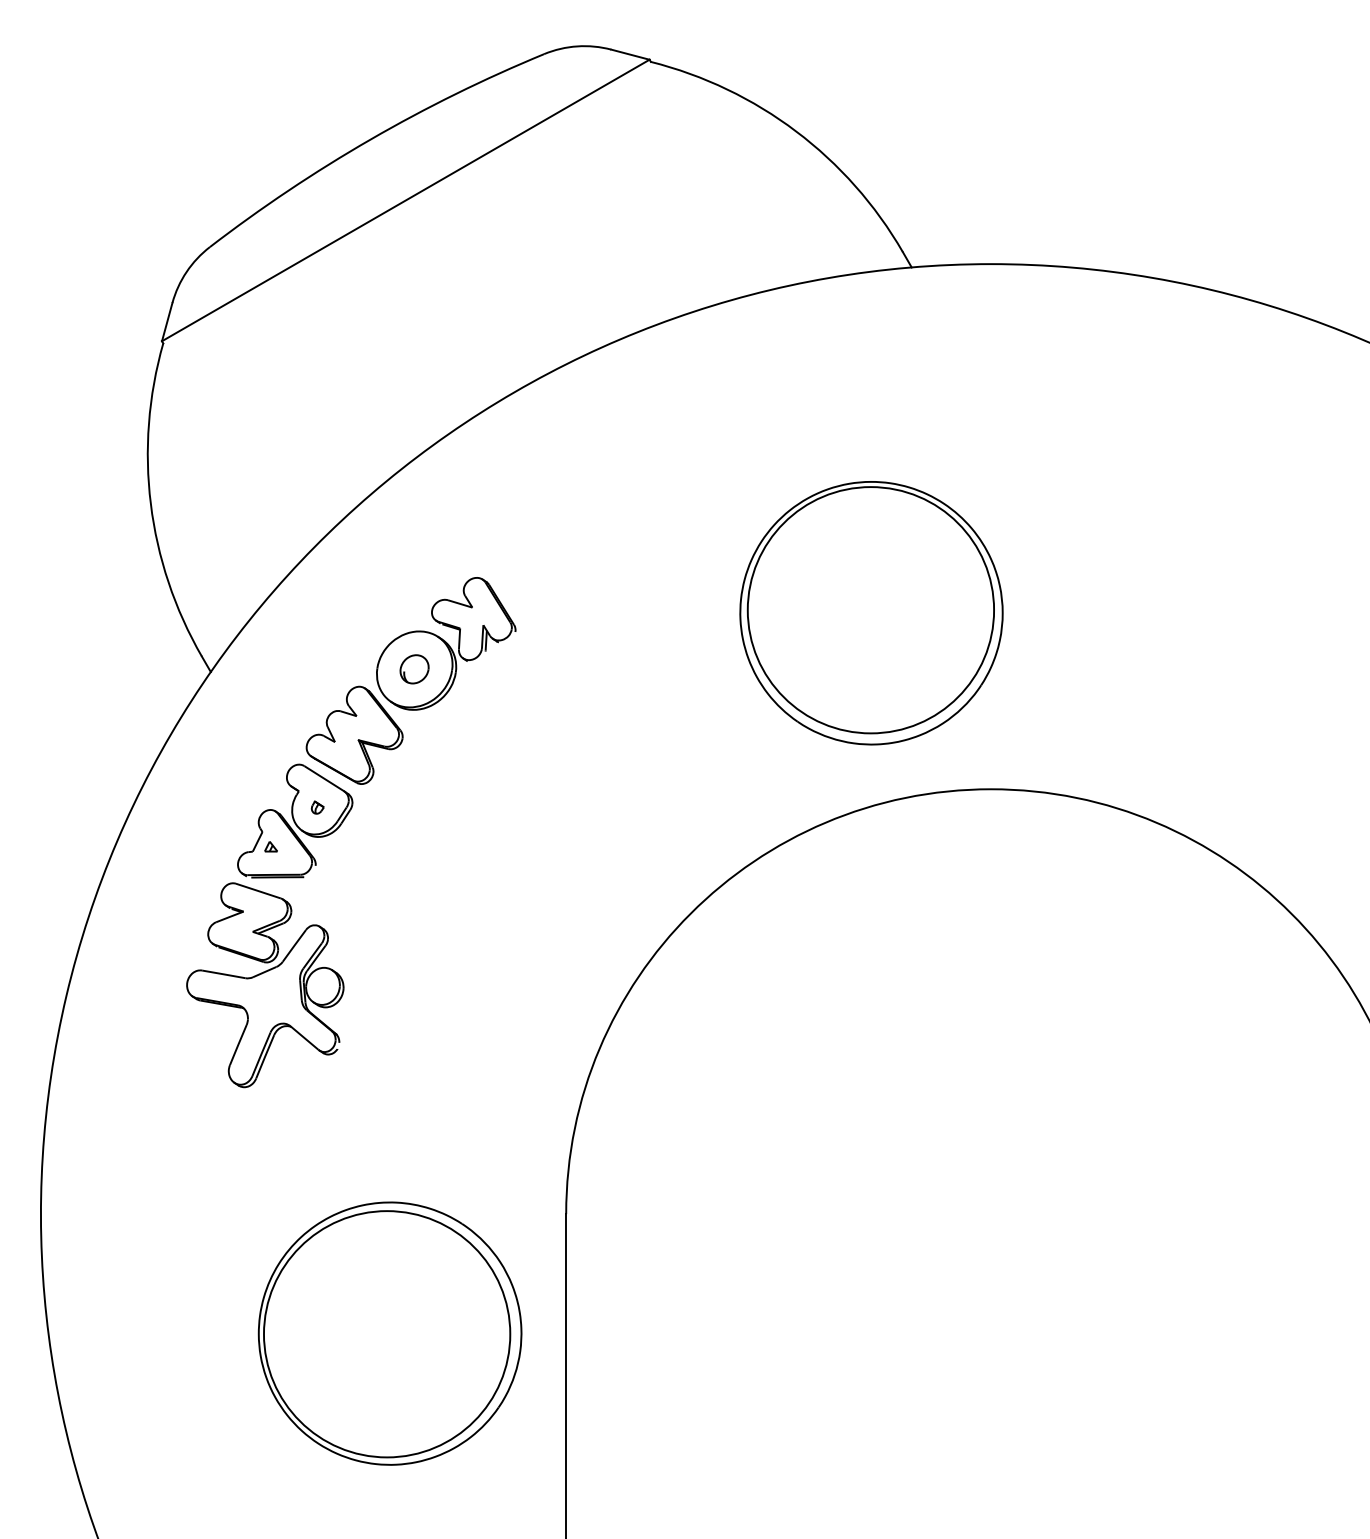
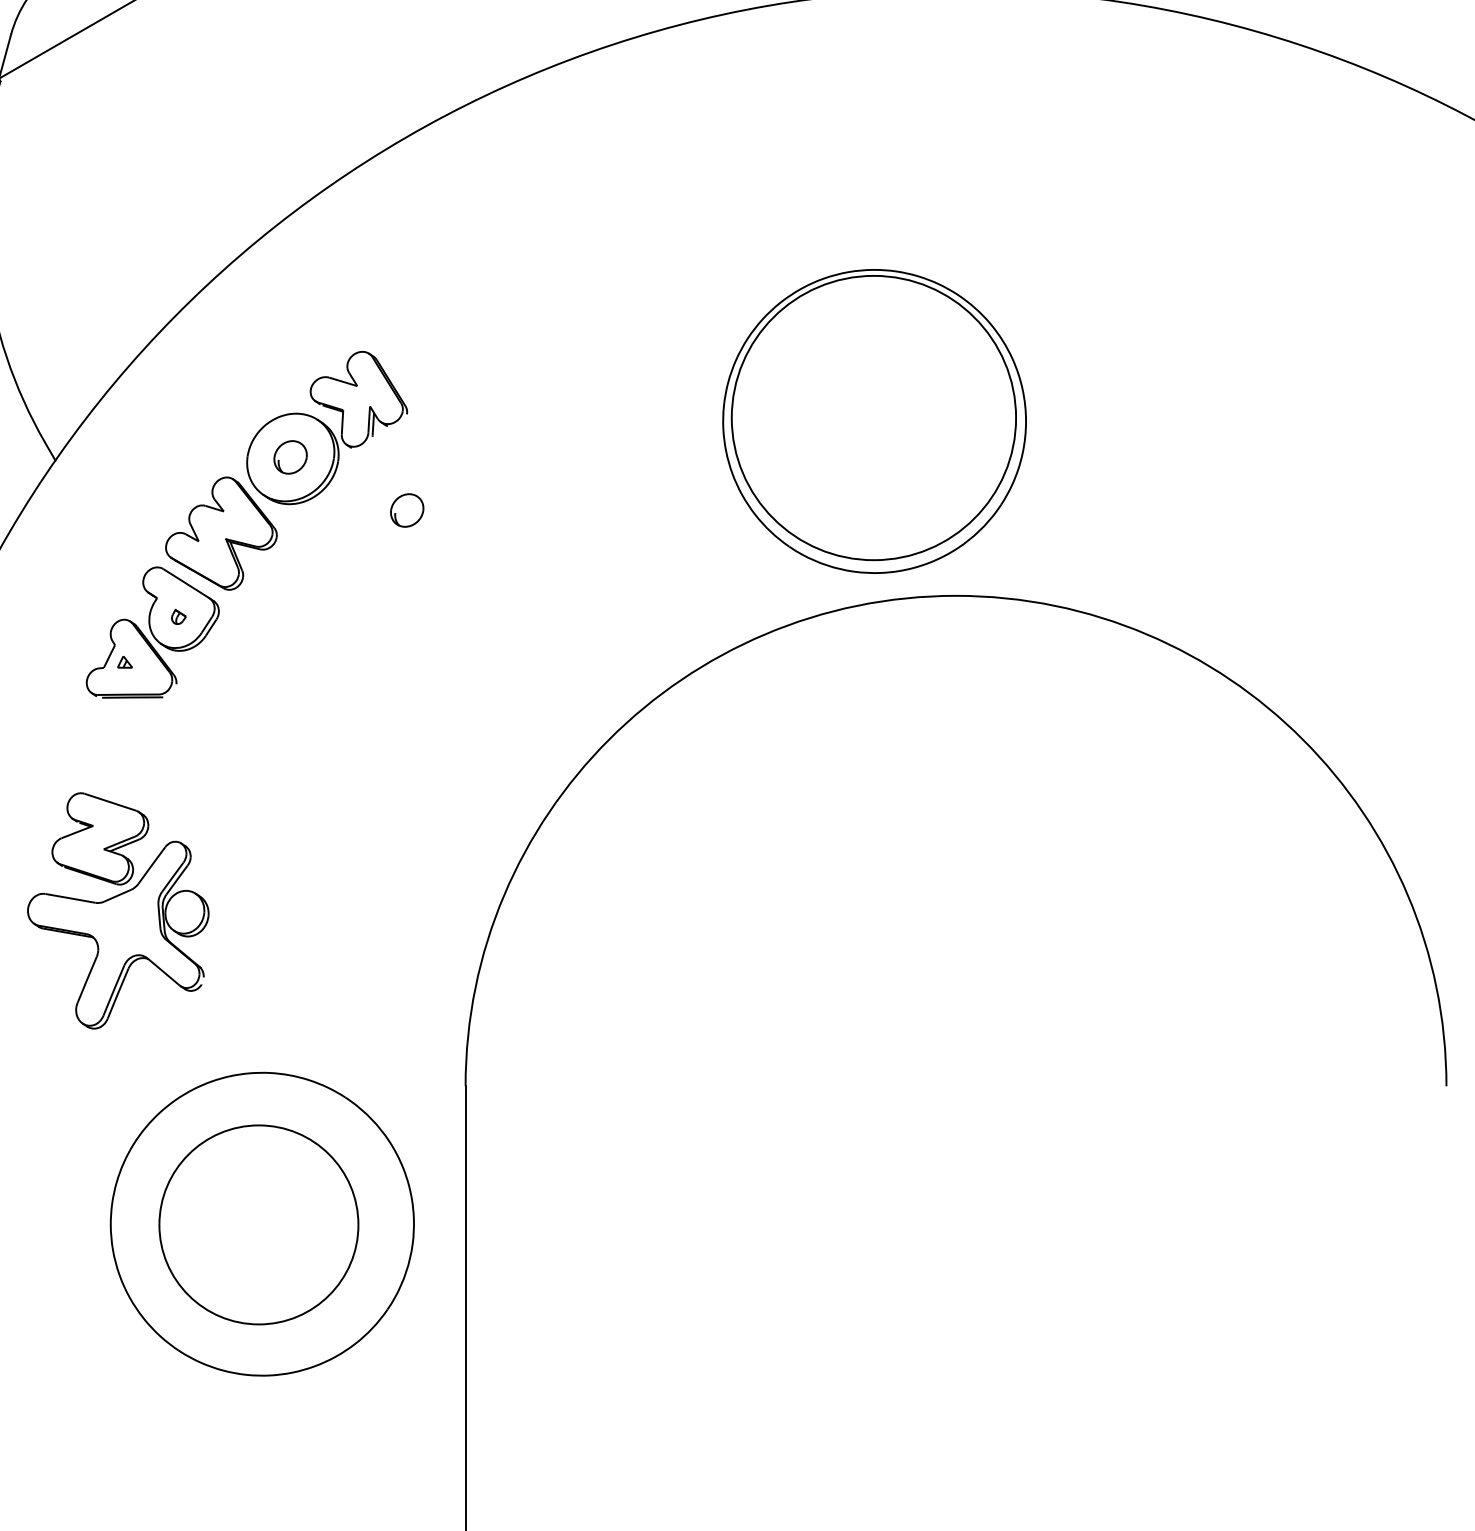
part: (871, 613) -> (874, 421), moved
part: (515, 715) -> (407, 510), added
part: (265, 985) -> (118, 911), moved
circle: (386, 1334) -> (258, 1225), size x0.7

